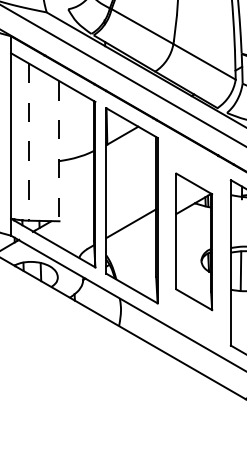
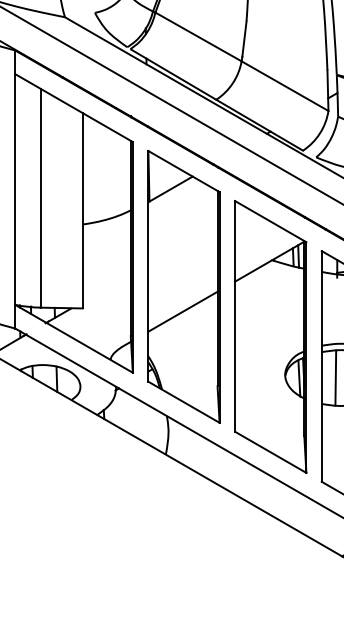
line: (29, 142) -> (40, 198), dashed -> solid
line: (59, 151) -> (82, 211), dashed -> solid
part: (193, 241) -> (269, 336), size x1.43

